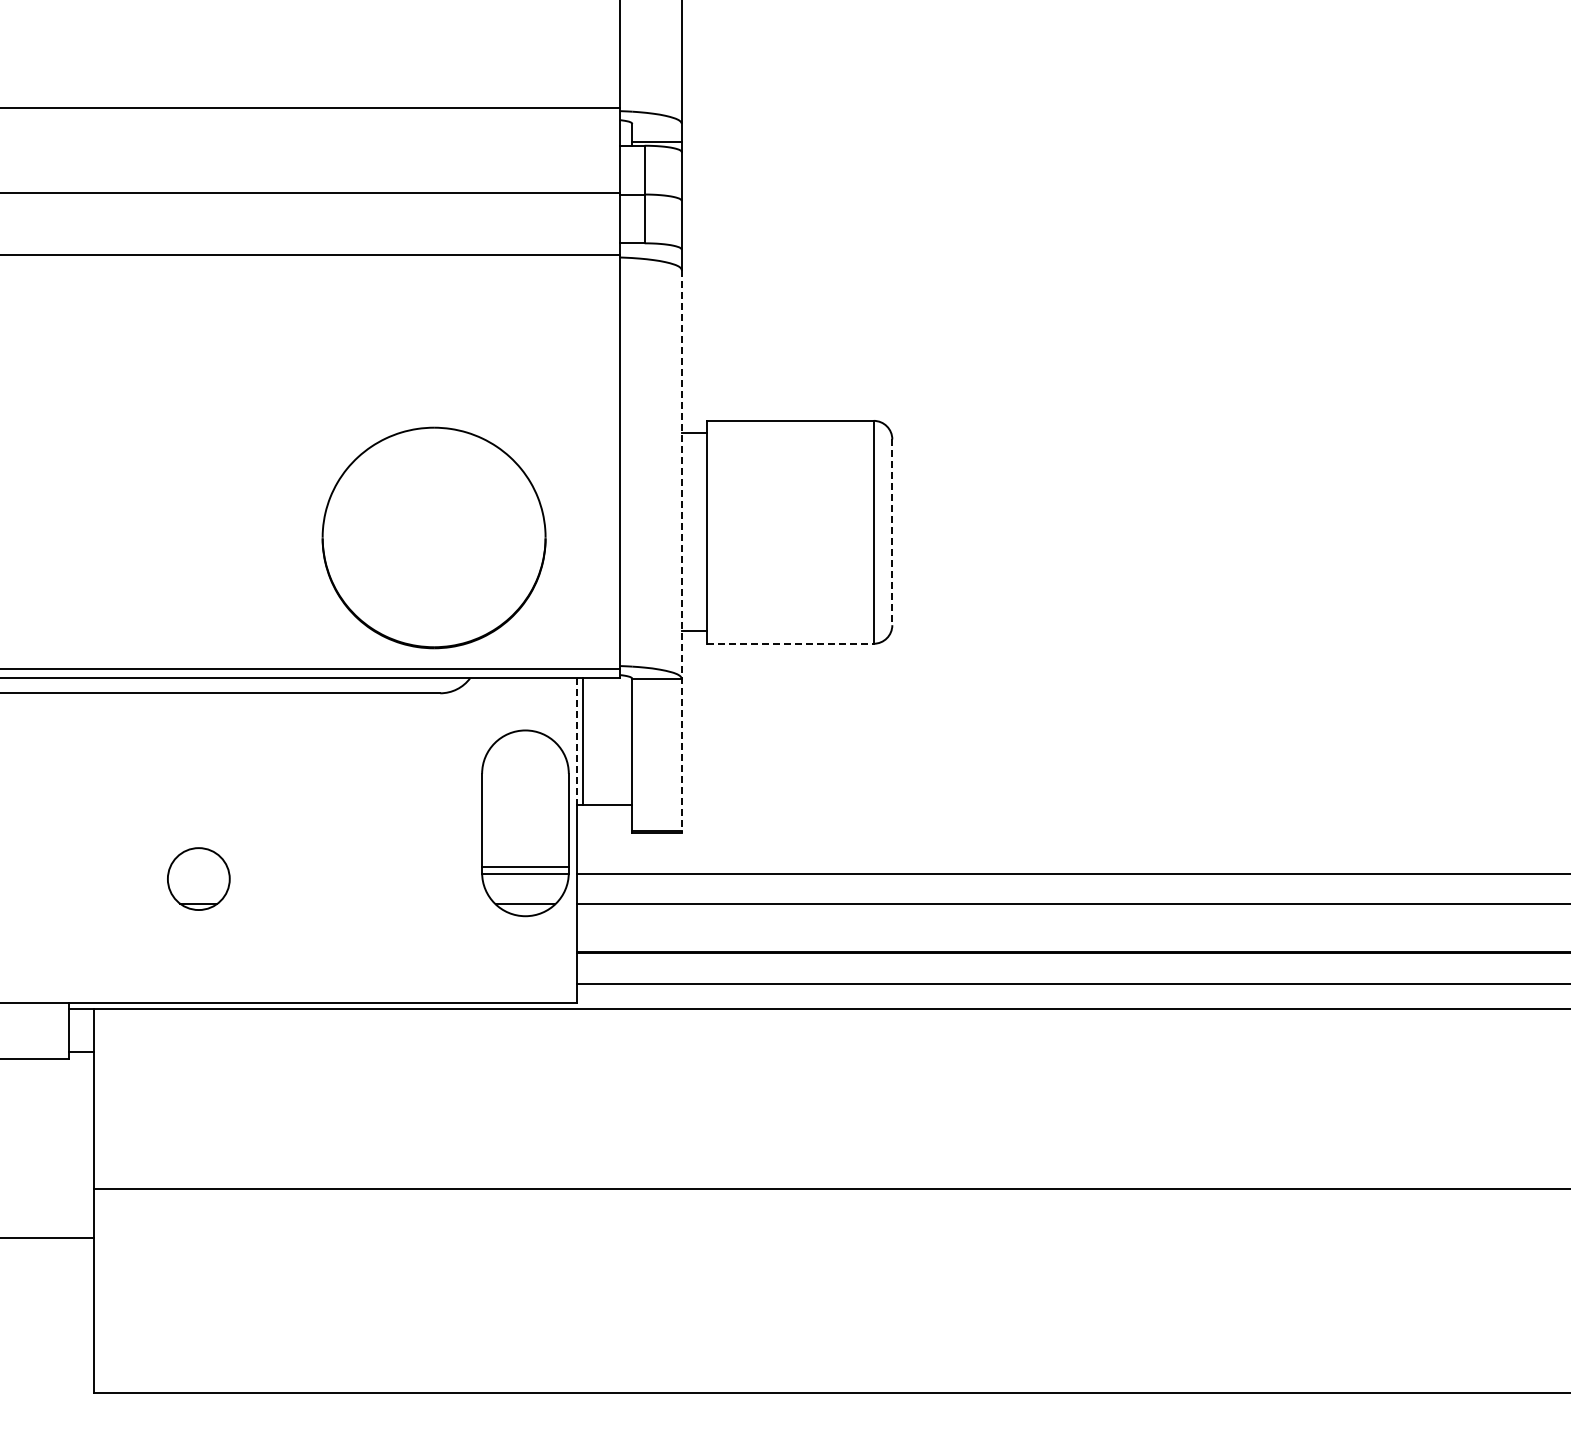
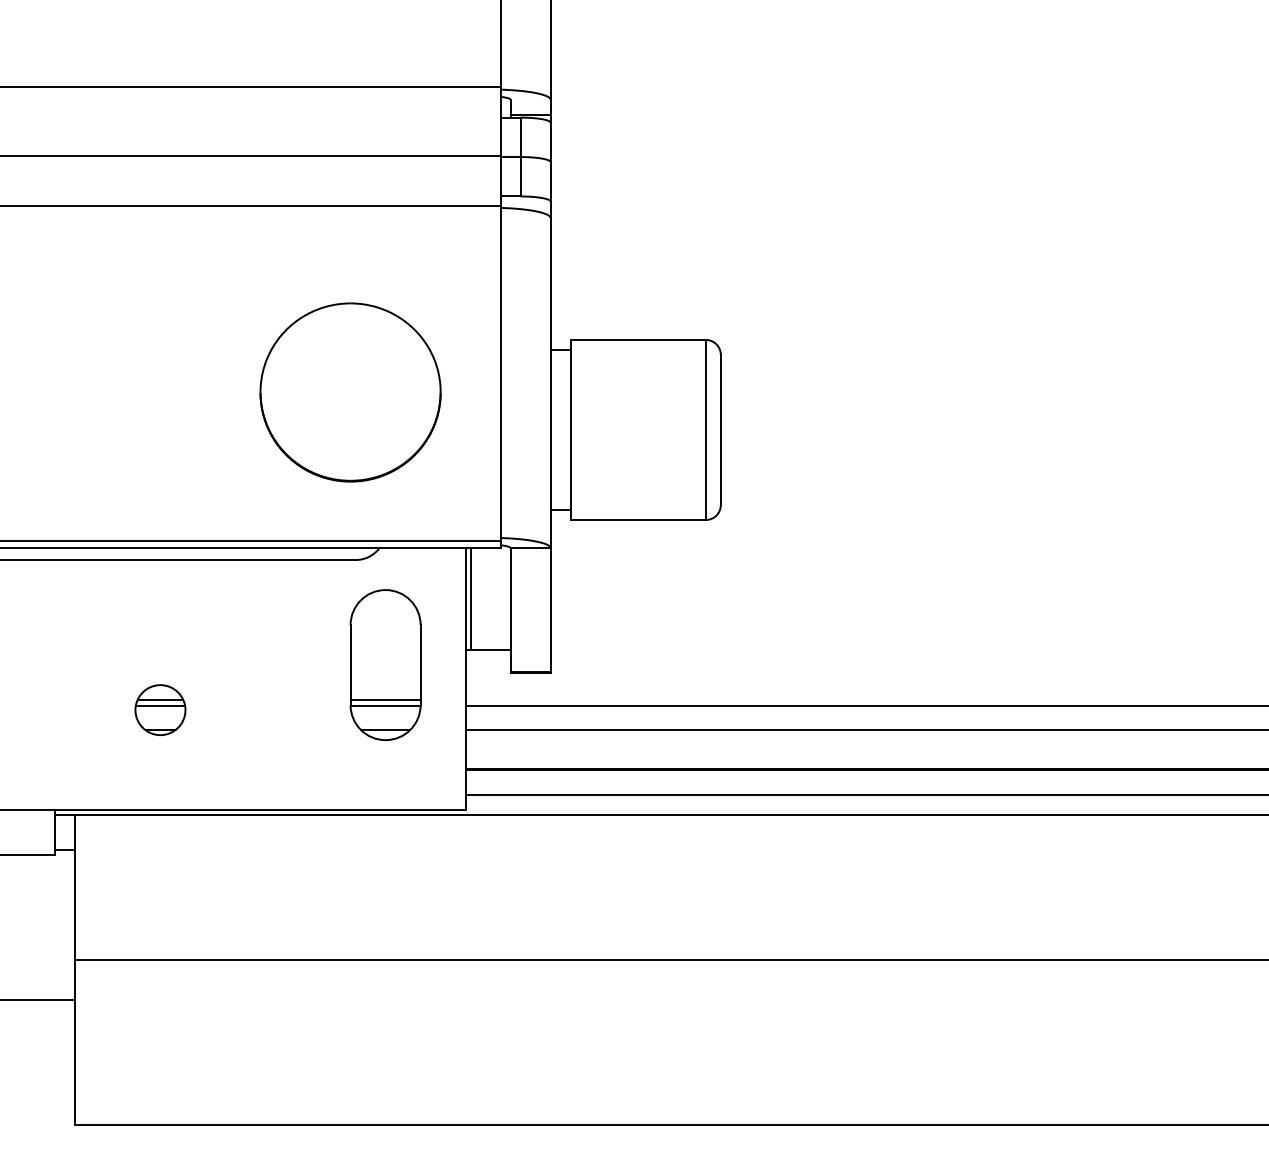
line: (892, 532) -> (720, 430), dashed -> solid
part: (433, 537) -> (350, 392), moved
line: (681, 552) -> (550, 446), dashed -> solid
line: (790, 643) -> (638, 519), dashed -> solid
line: (576, 741) -> (465, 598), dashed -> solid
part: (525, 823) -> (385, 665), moved
line: (198, 866) -> (160, 699), added
line: (198, 873) -> (160, 705), added

